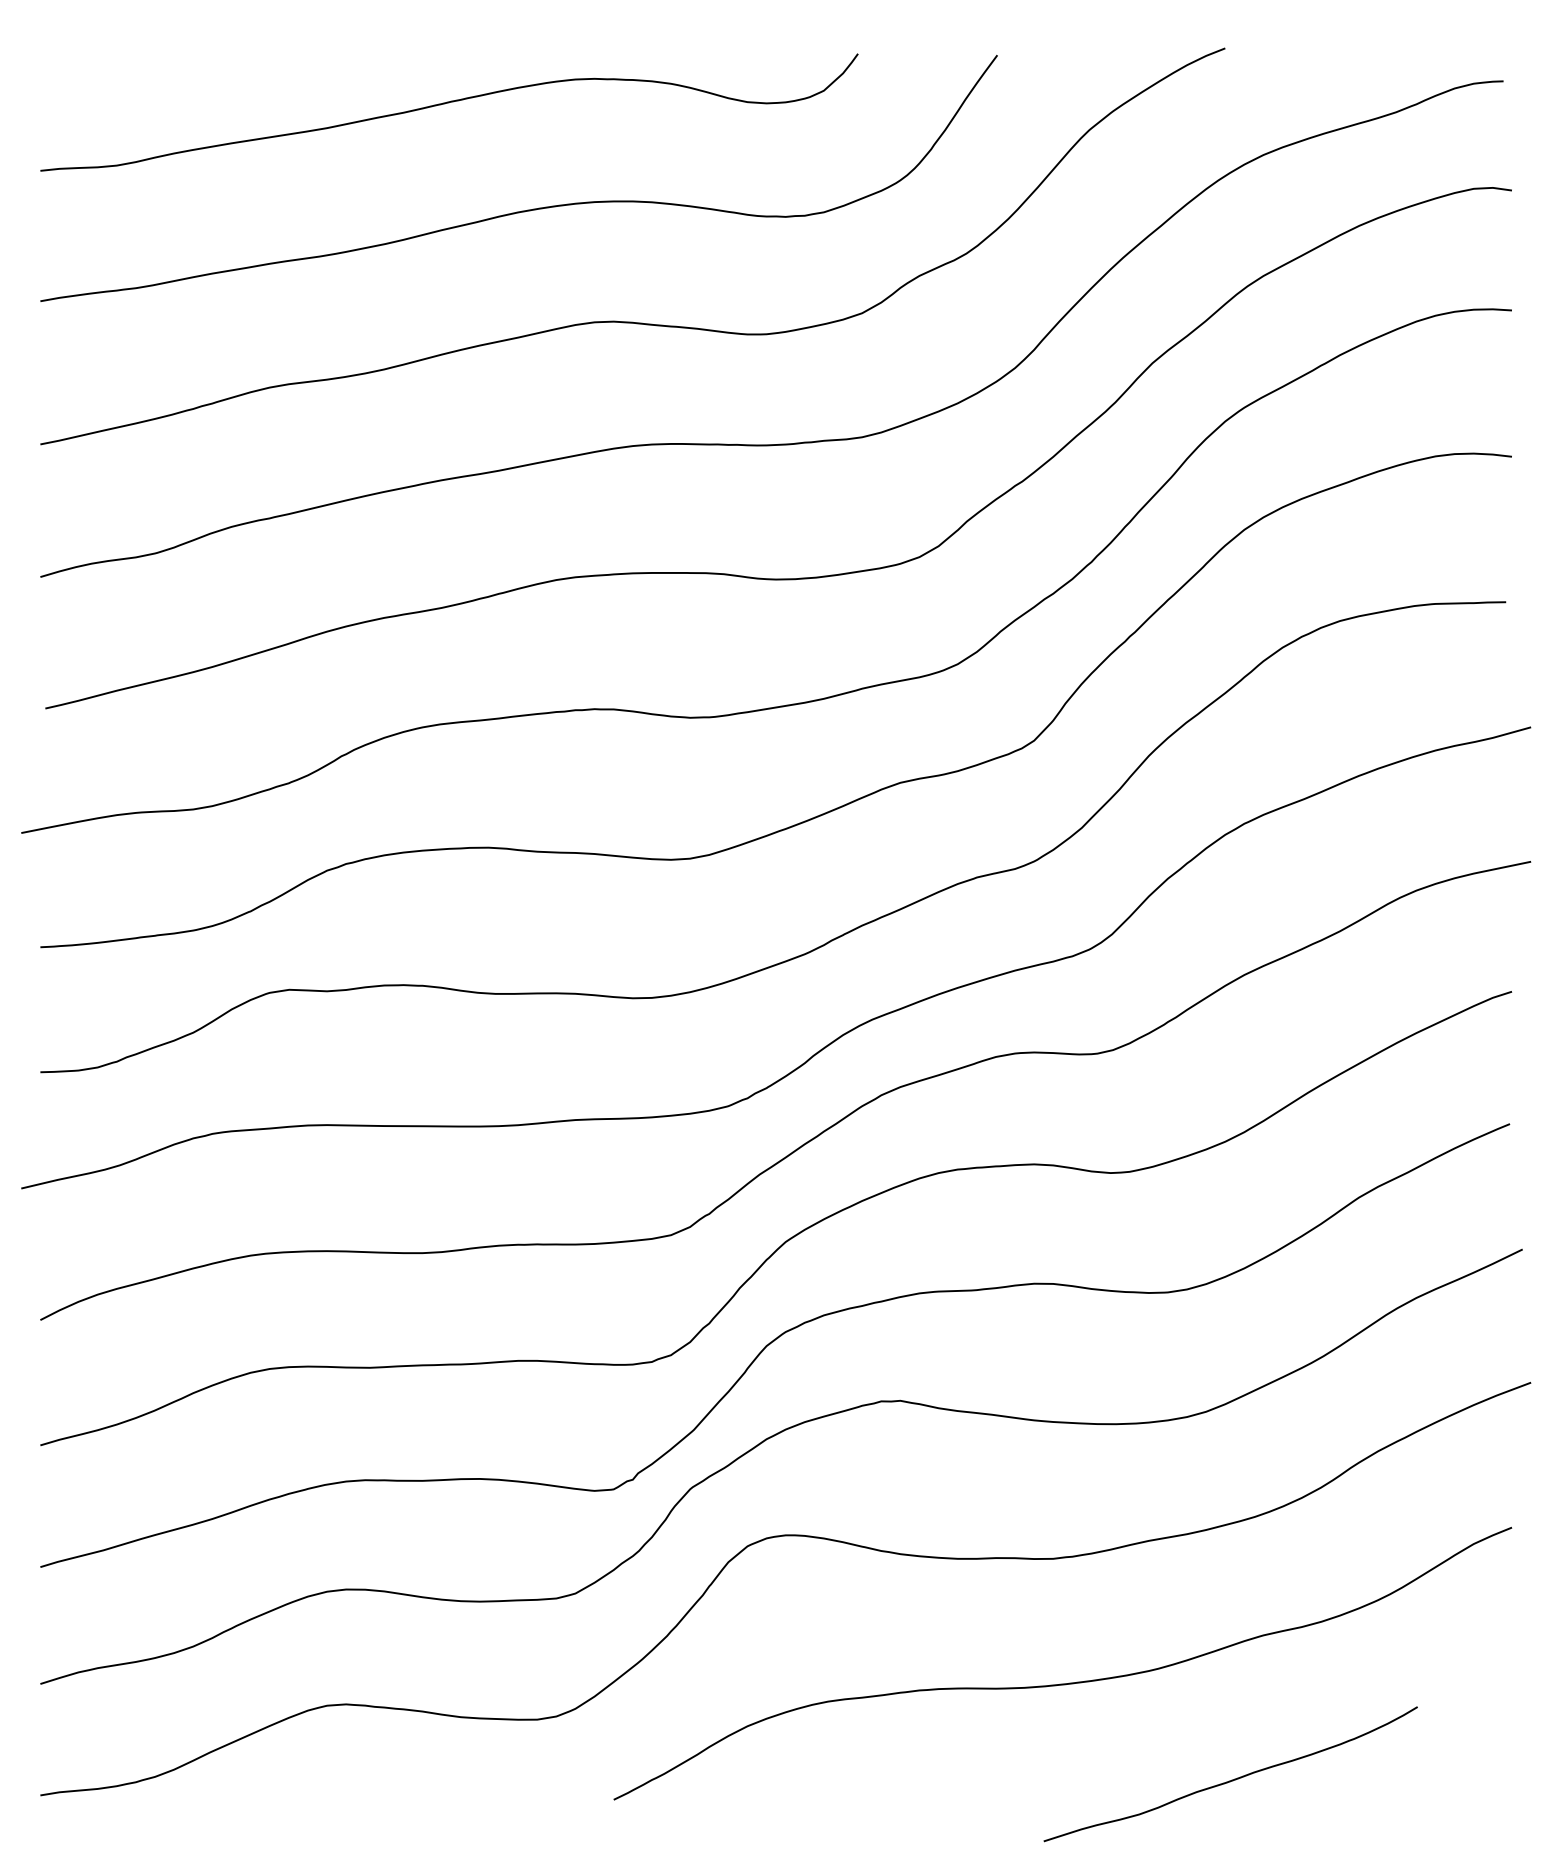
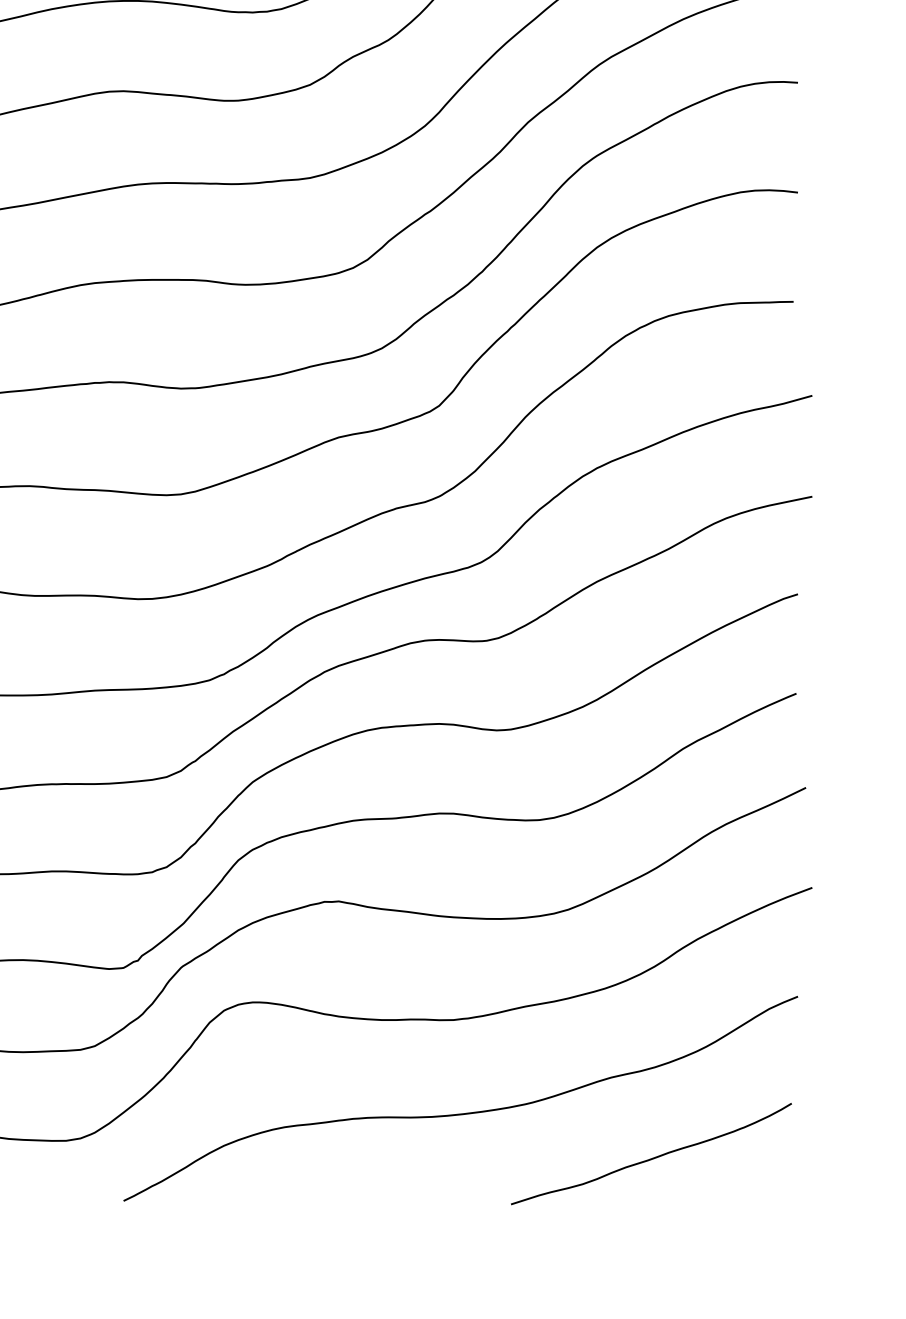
curve: (1231, 1779) -> (651, 1157), moved

